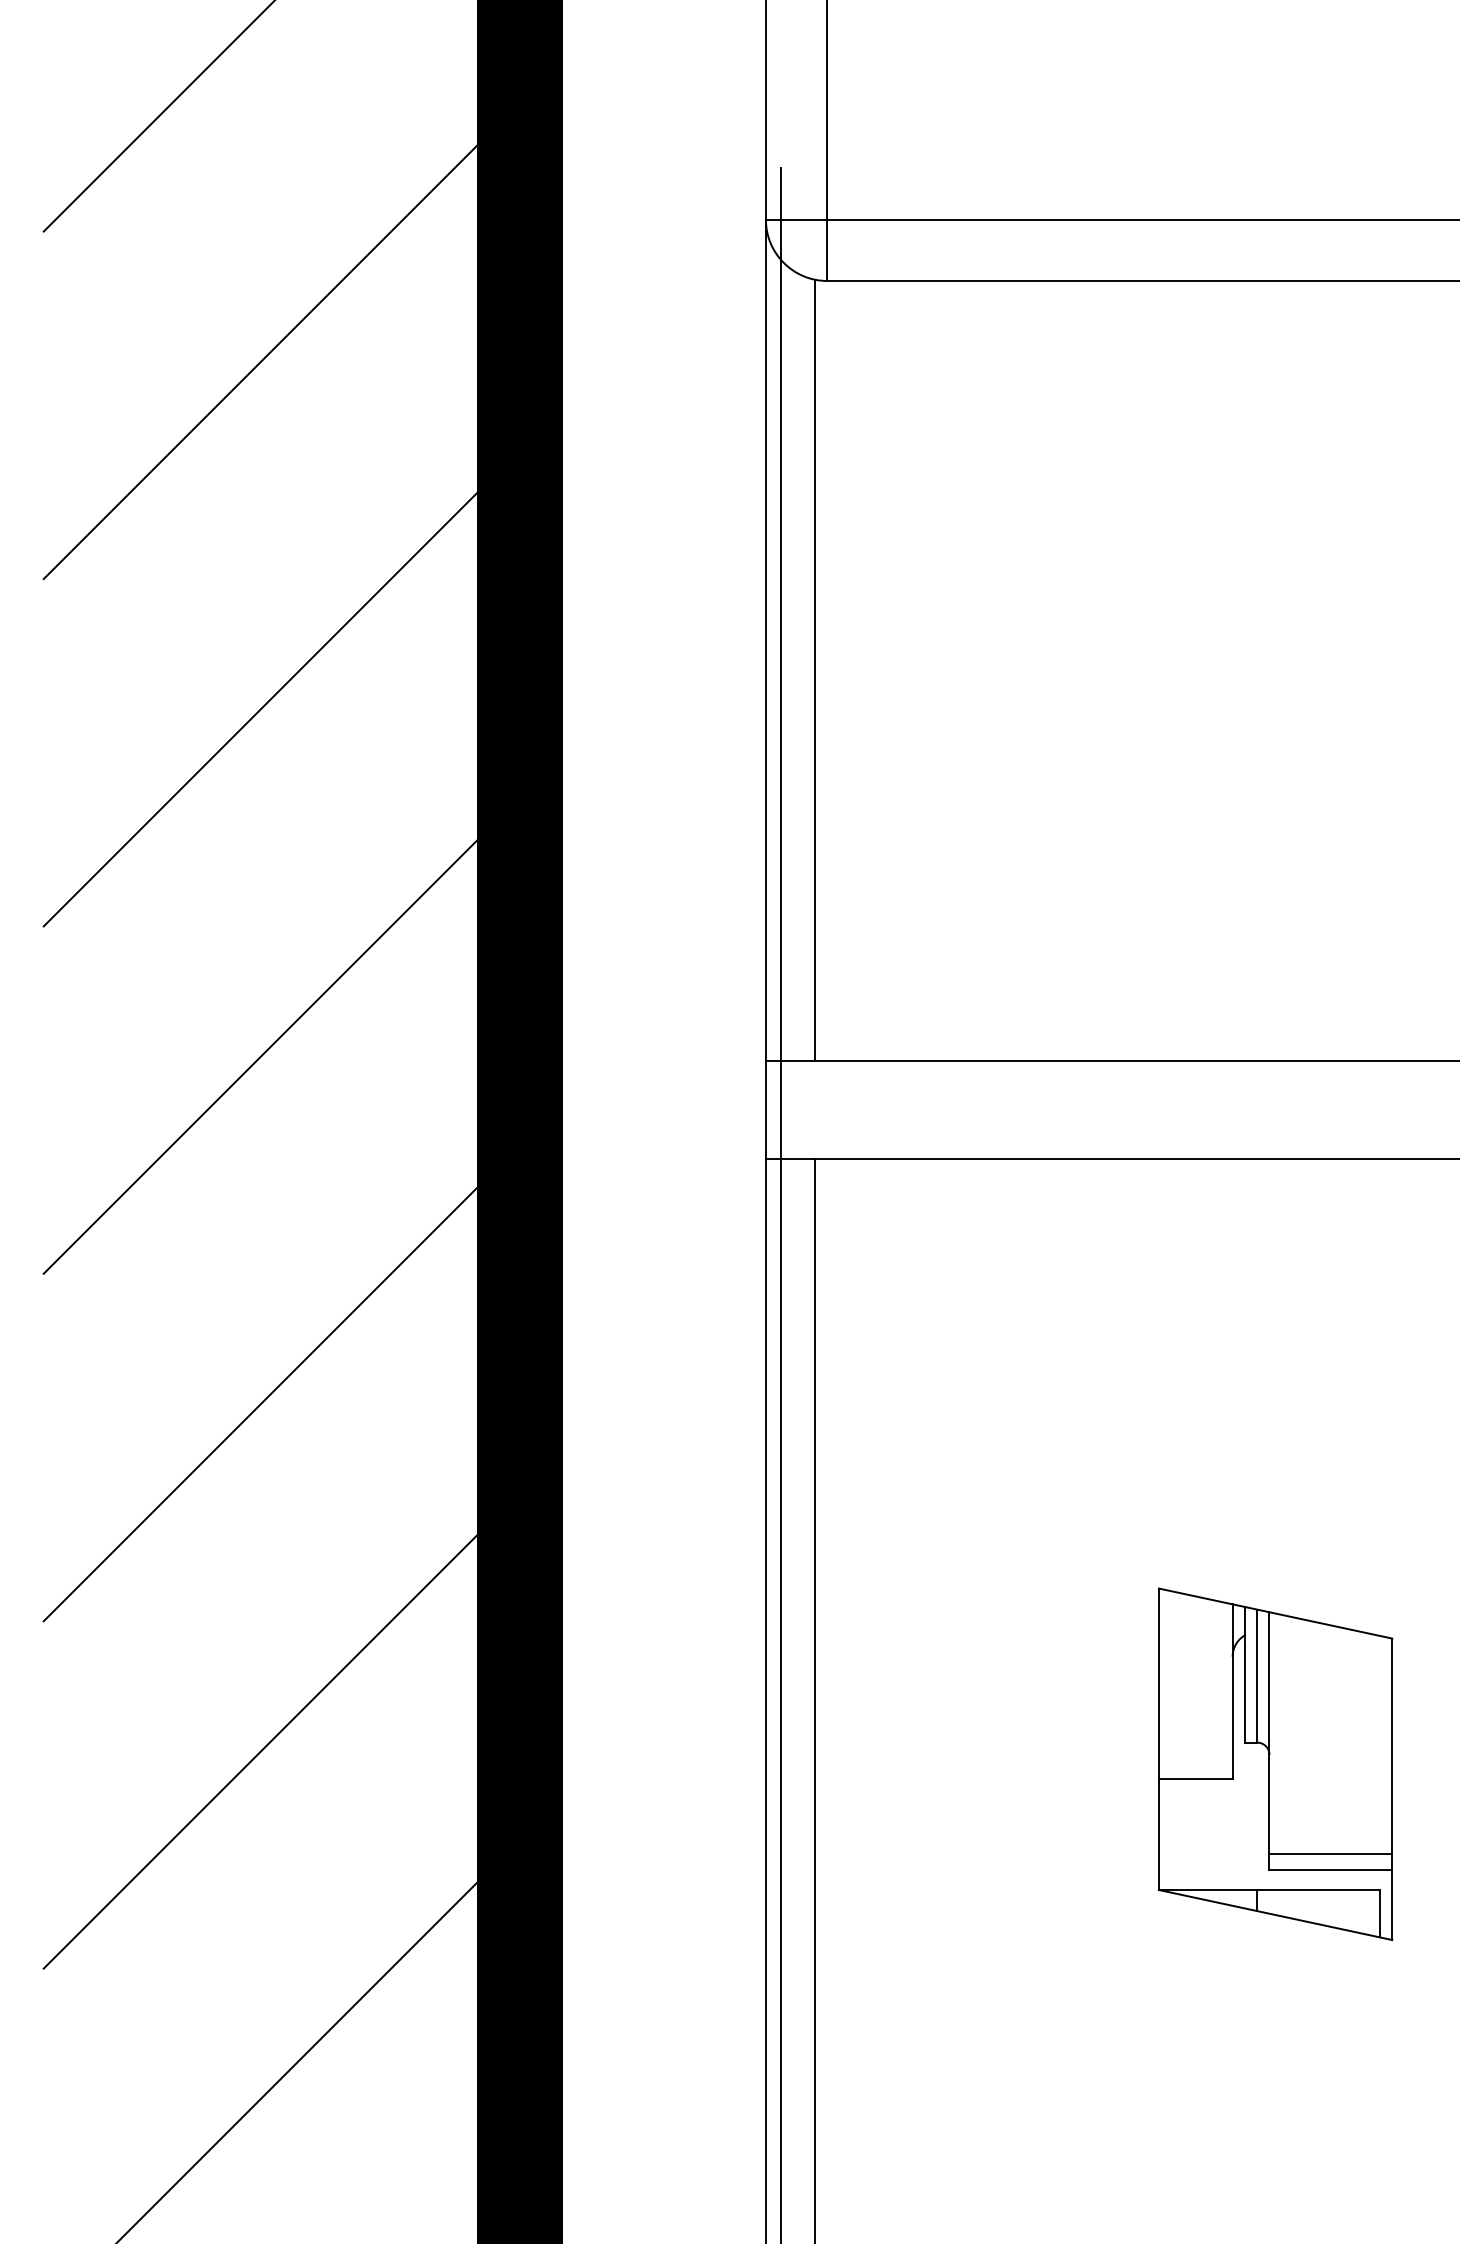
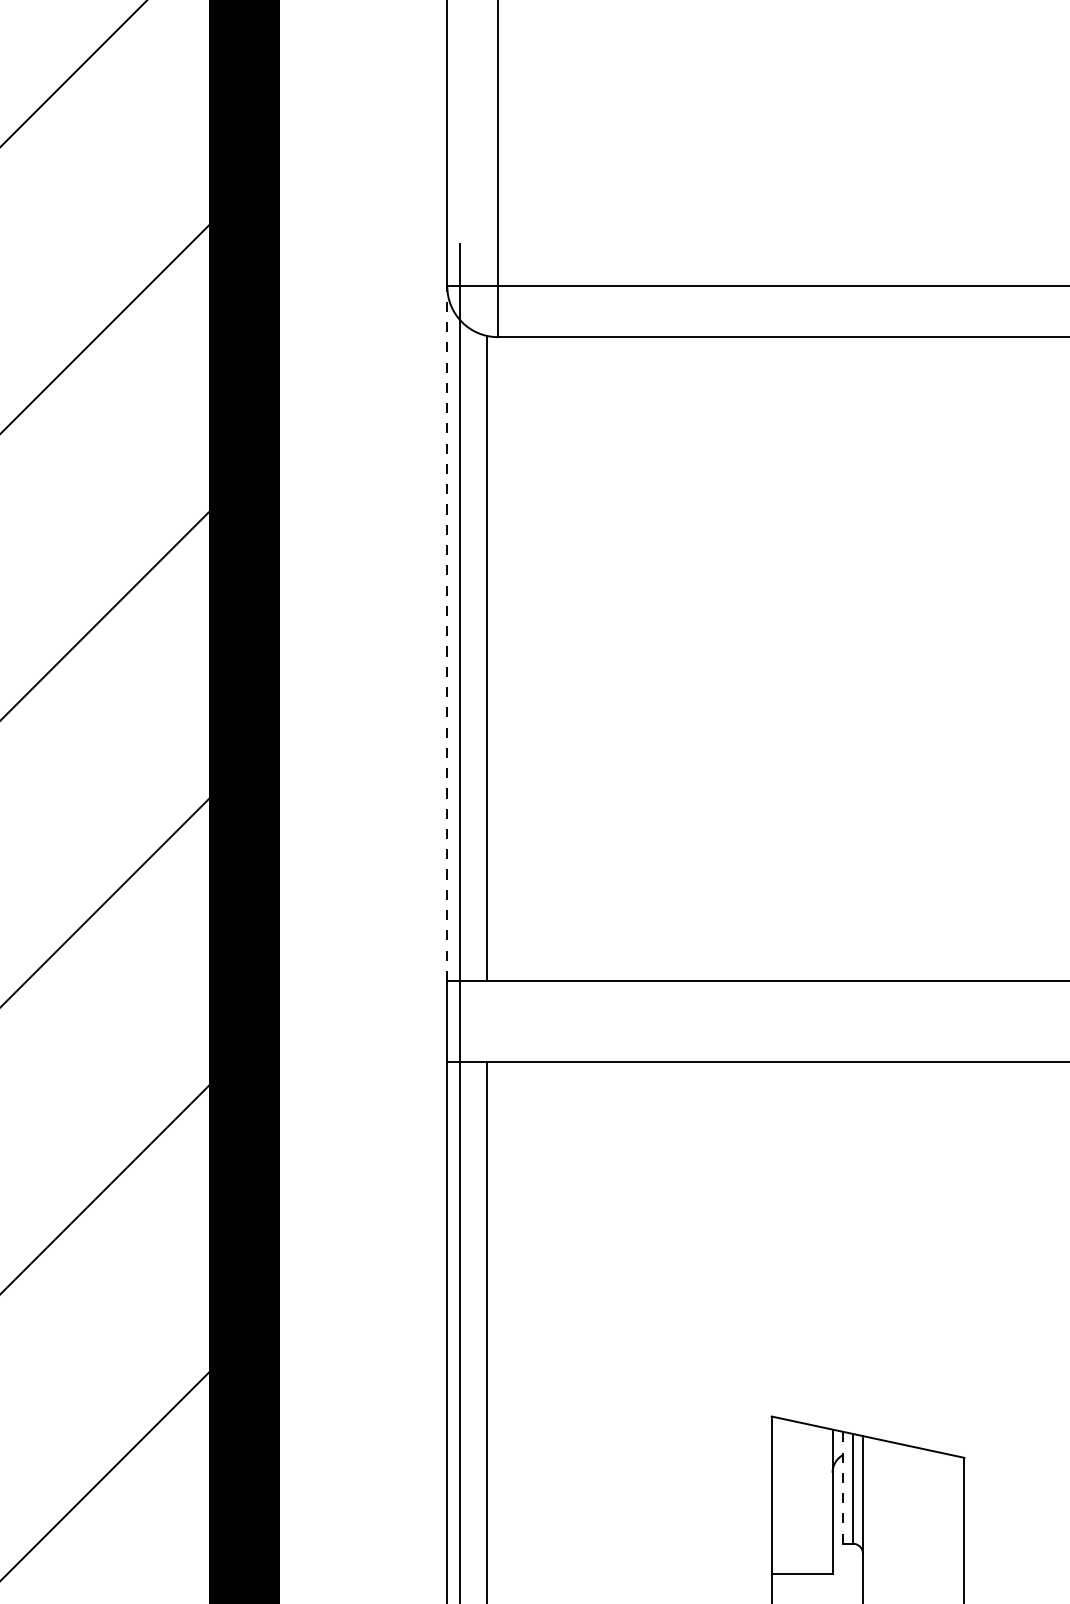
line: (765, 640) -> (446, 633), solid -> dashed
line: (1244, 1674) -> (842, 1487), solid -> dashed

